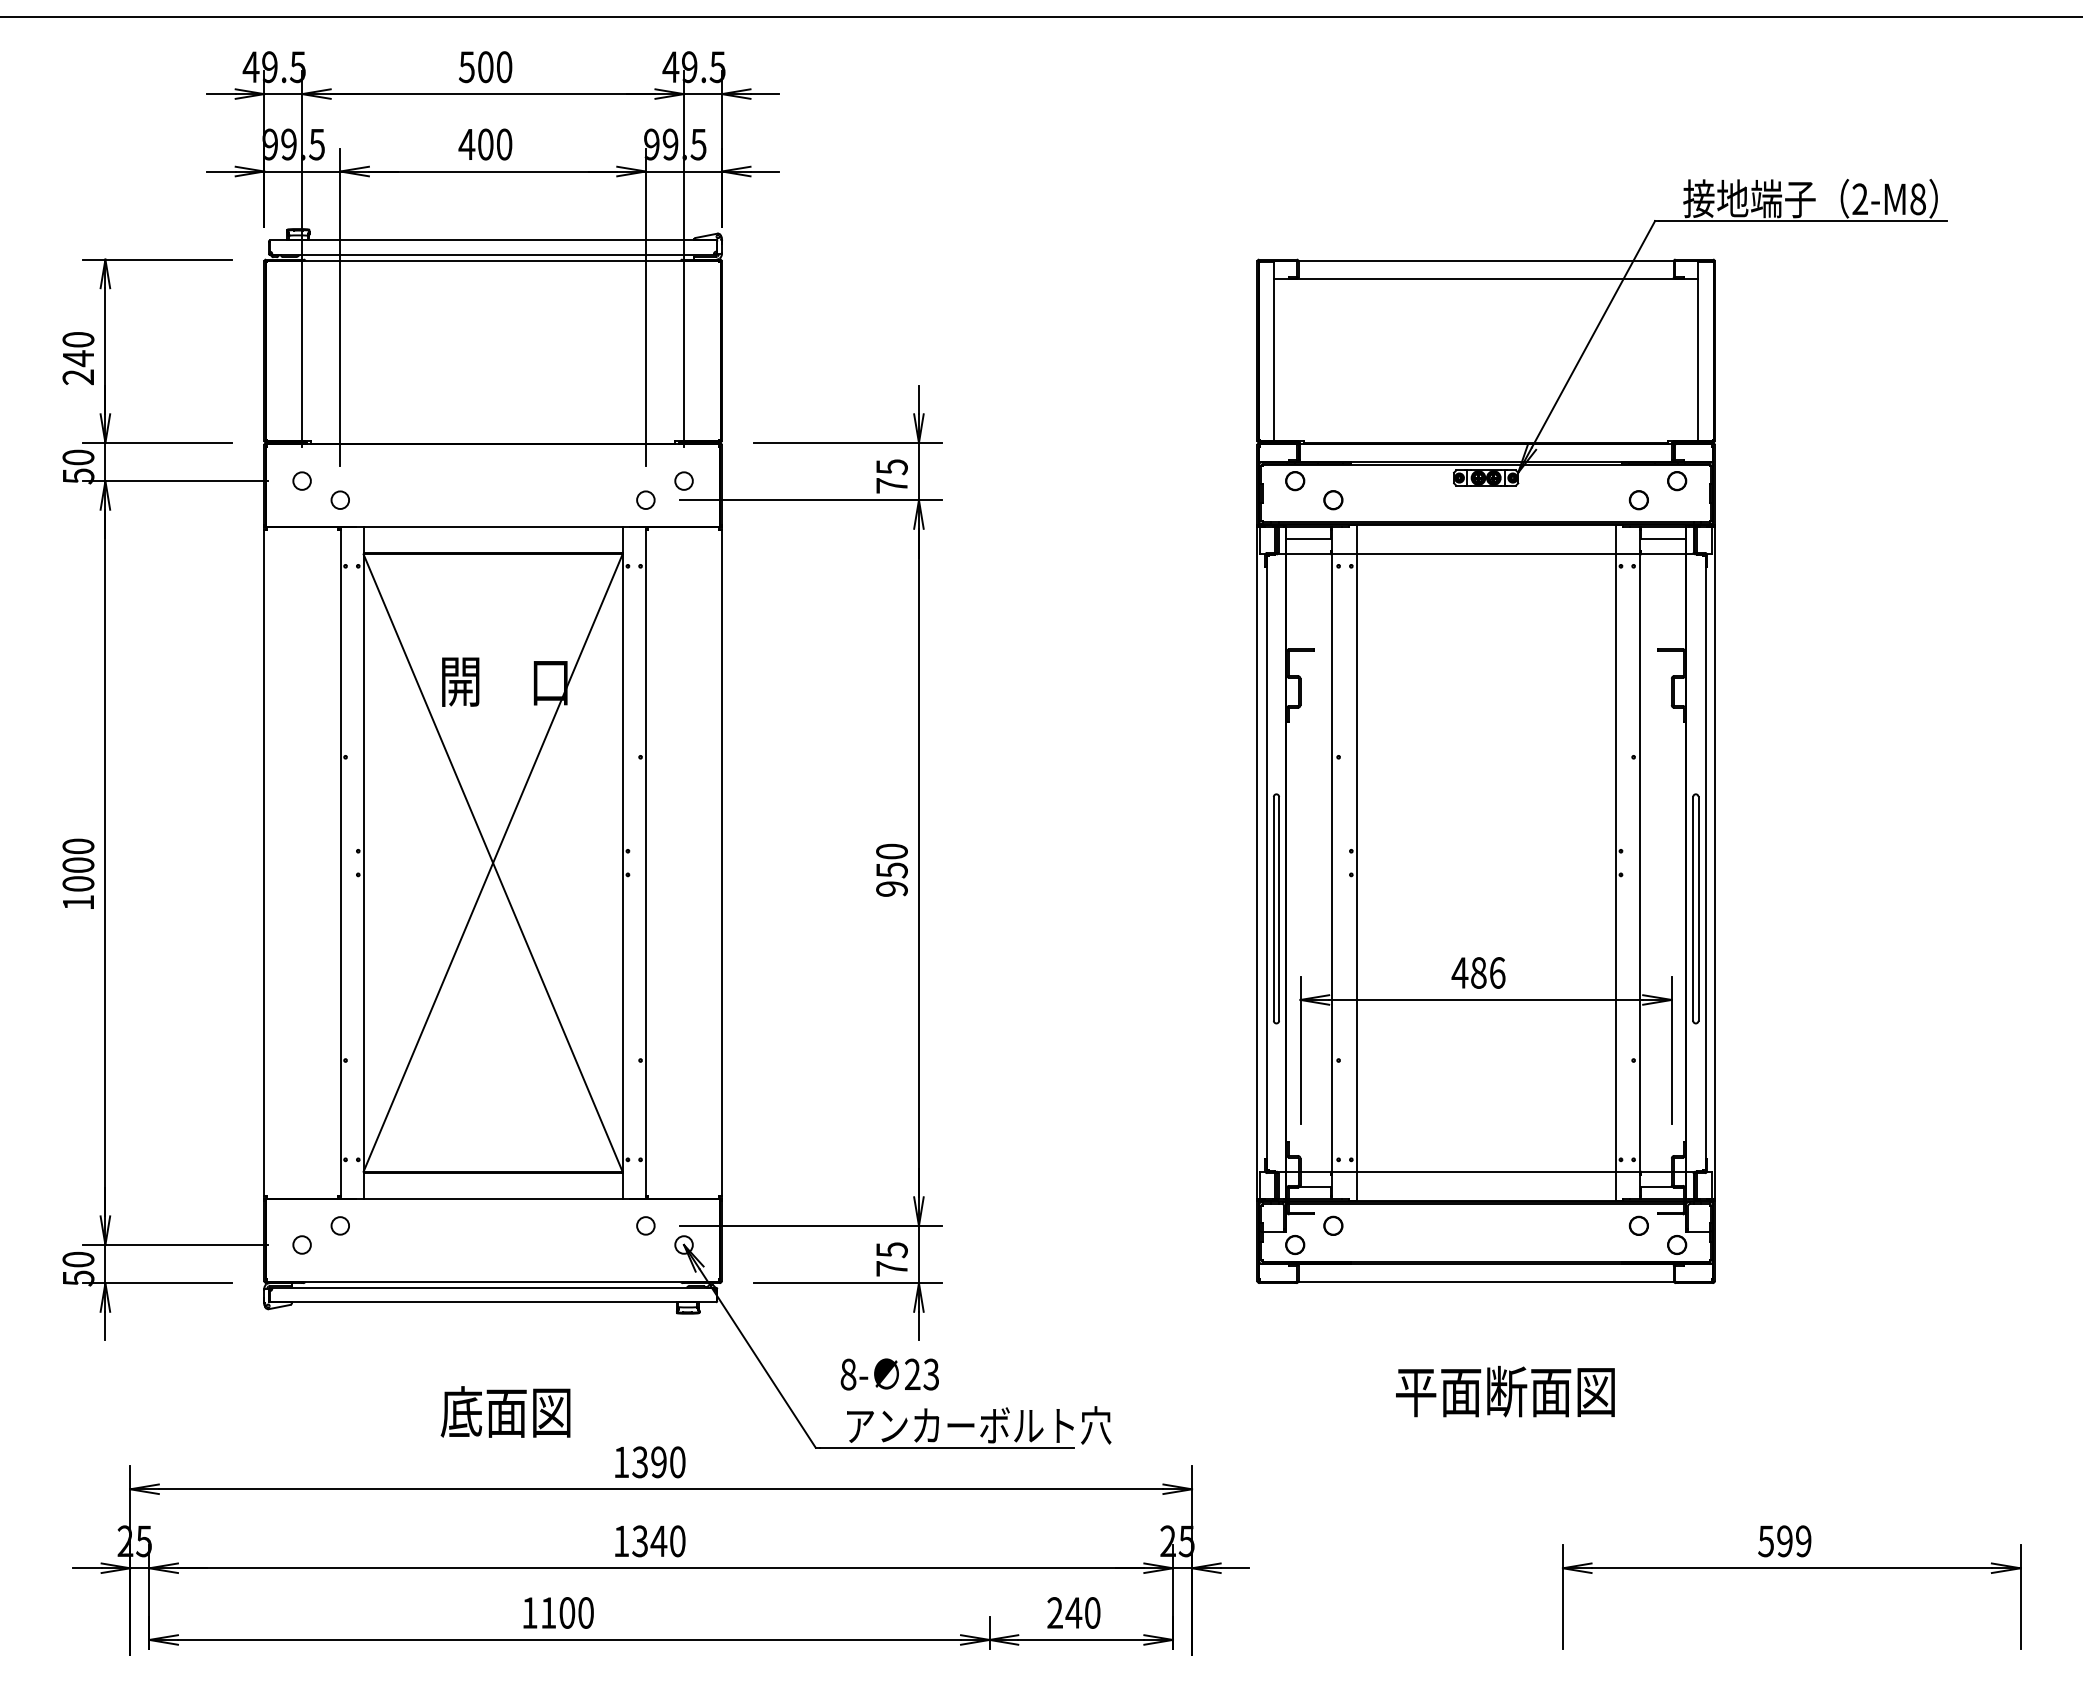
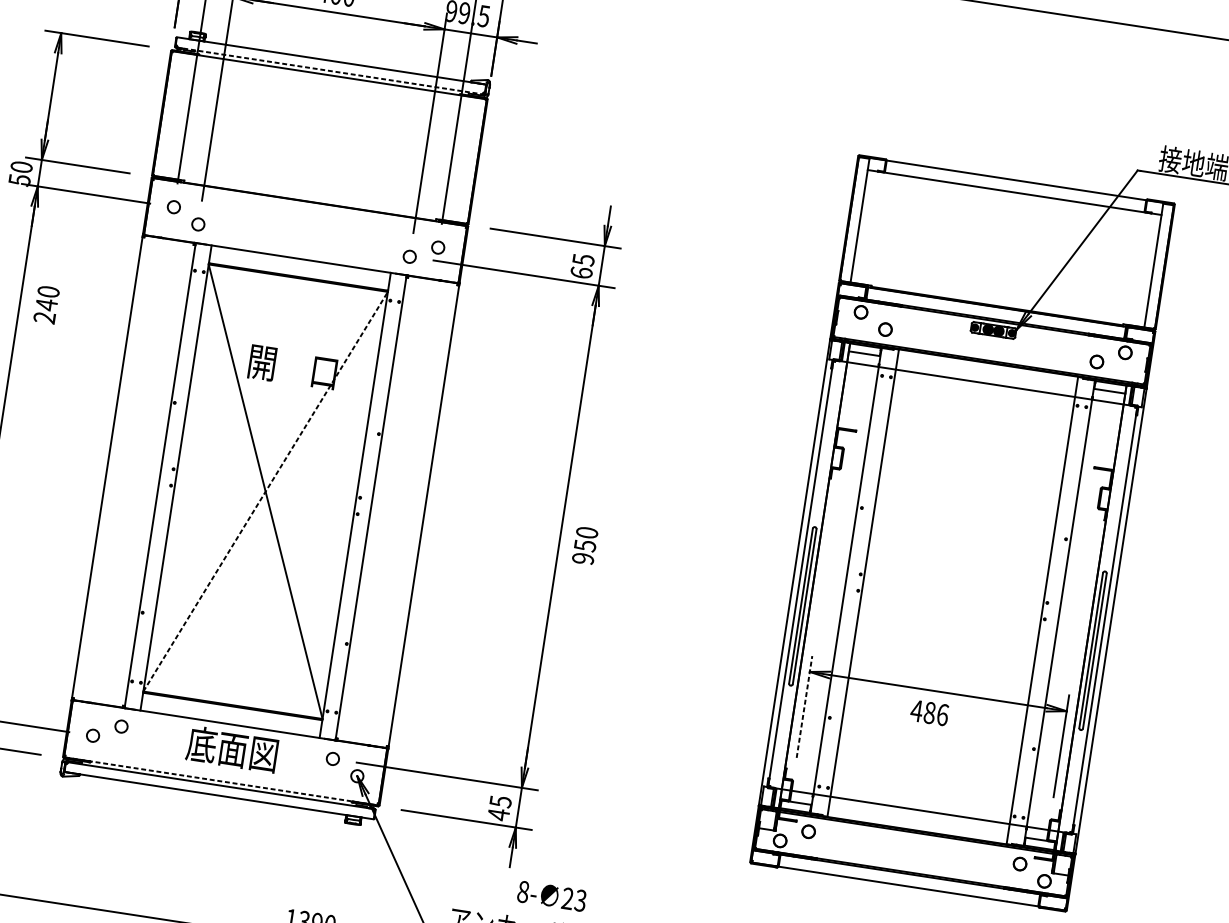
line: (493, 255) -> (330, 71), solid -> dashed
text: (78, 358) -> (46, 304), moved
text: (891, 485) -> (581, 272), 75 -> 65
line: (493, 863) -> (265, 492), solid -> dashed
text: (891, 869) -> (584, 545), moved
text: (1478, 972) -> (929, 712), moved
line: (1300, 1050) -> (804, 706), solid -> dashed
text: (891, 1268) -> (498, 814), 75 -> 45
line: (493, 1281) -> (221, 781), solid -> dashed
text: (889, 1374) -> (551, 896), moved
text: (505, 1411) -> (232, 748), moved

